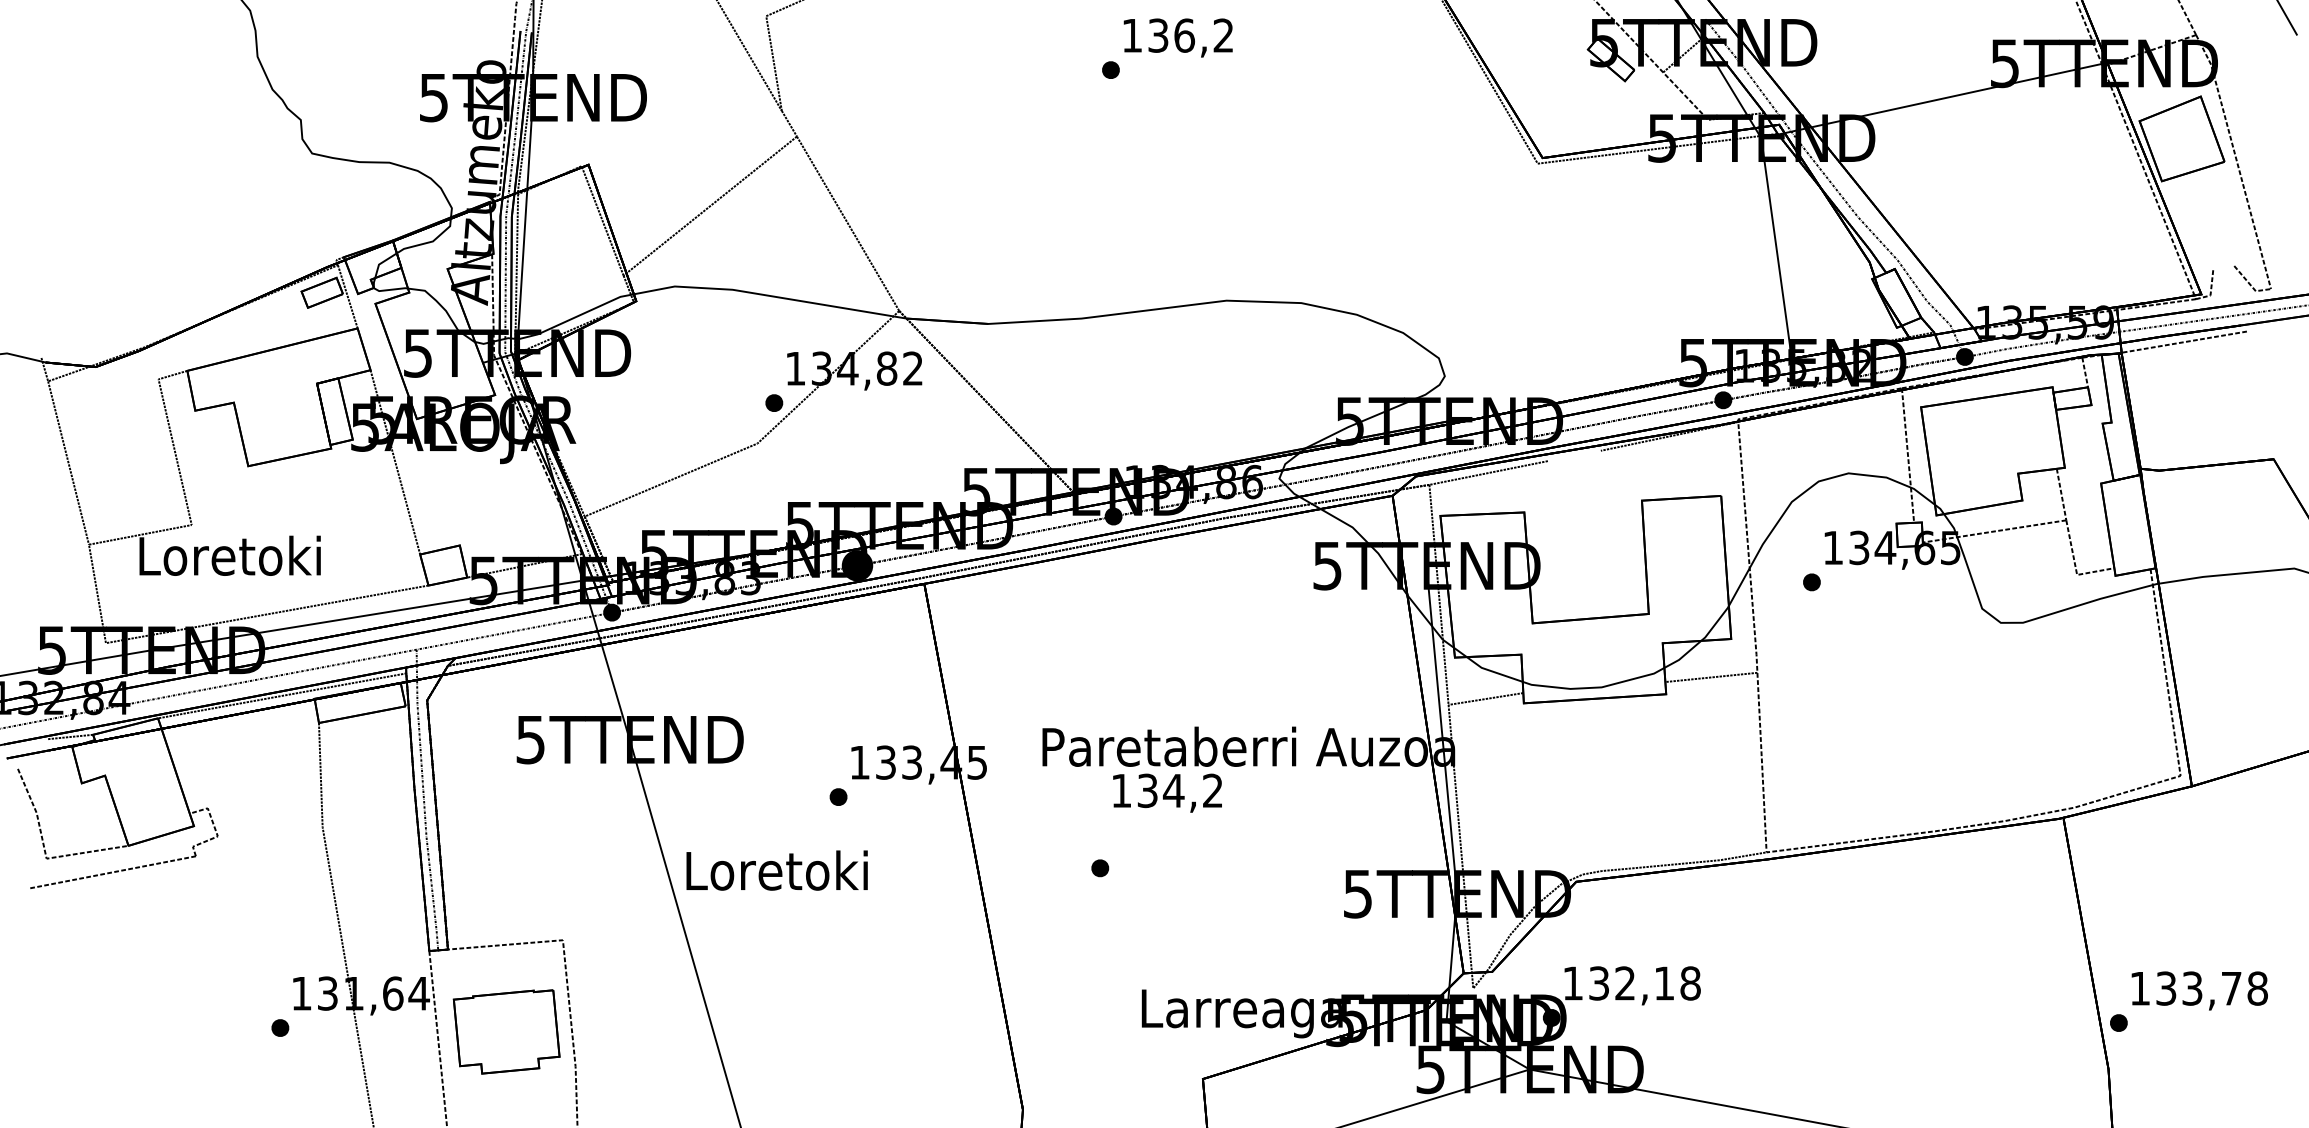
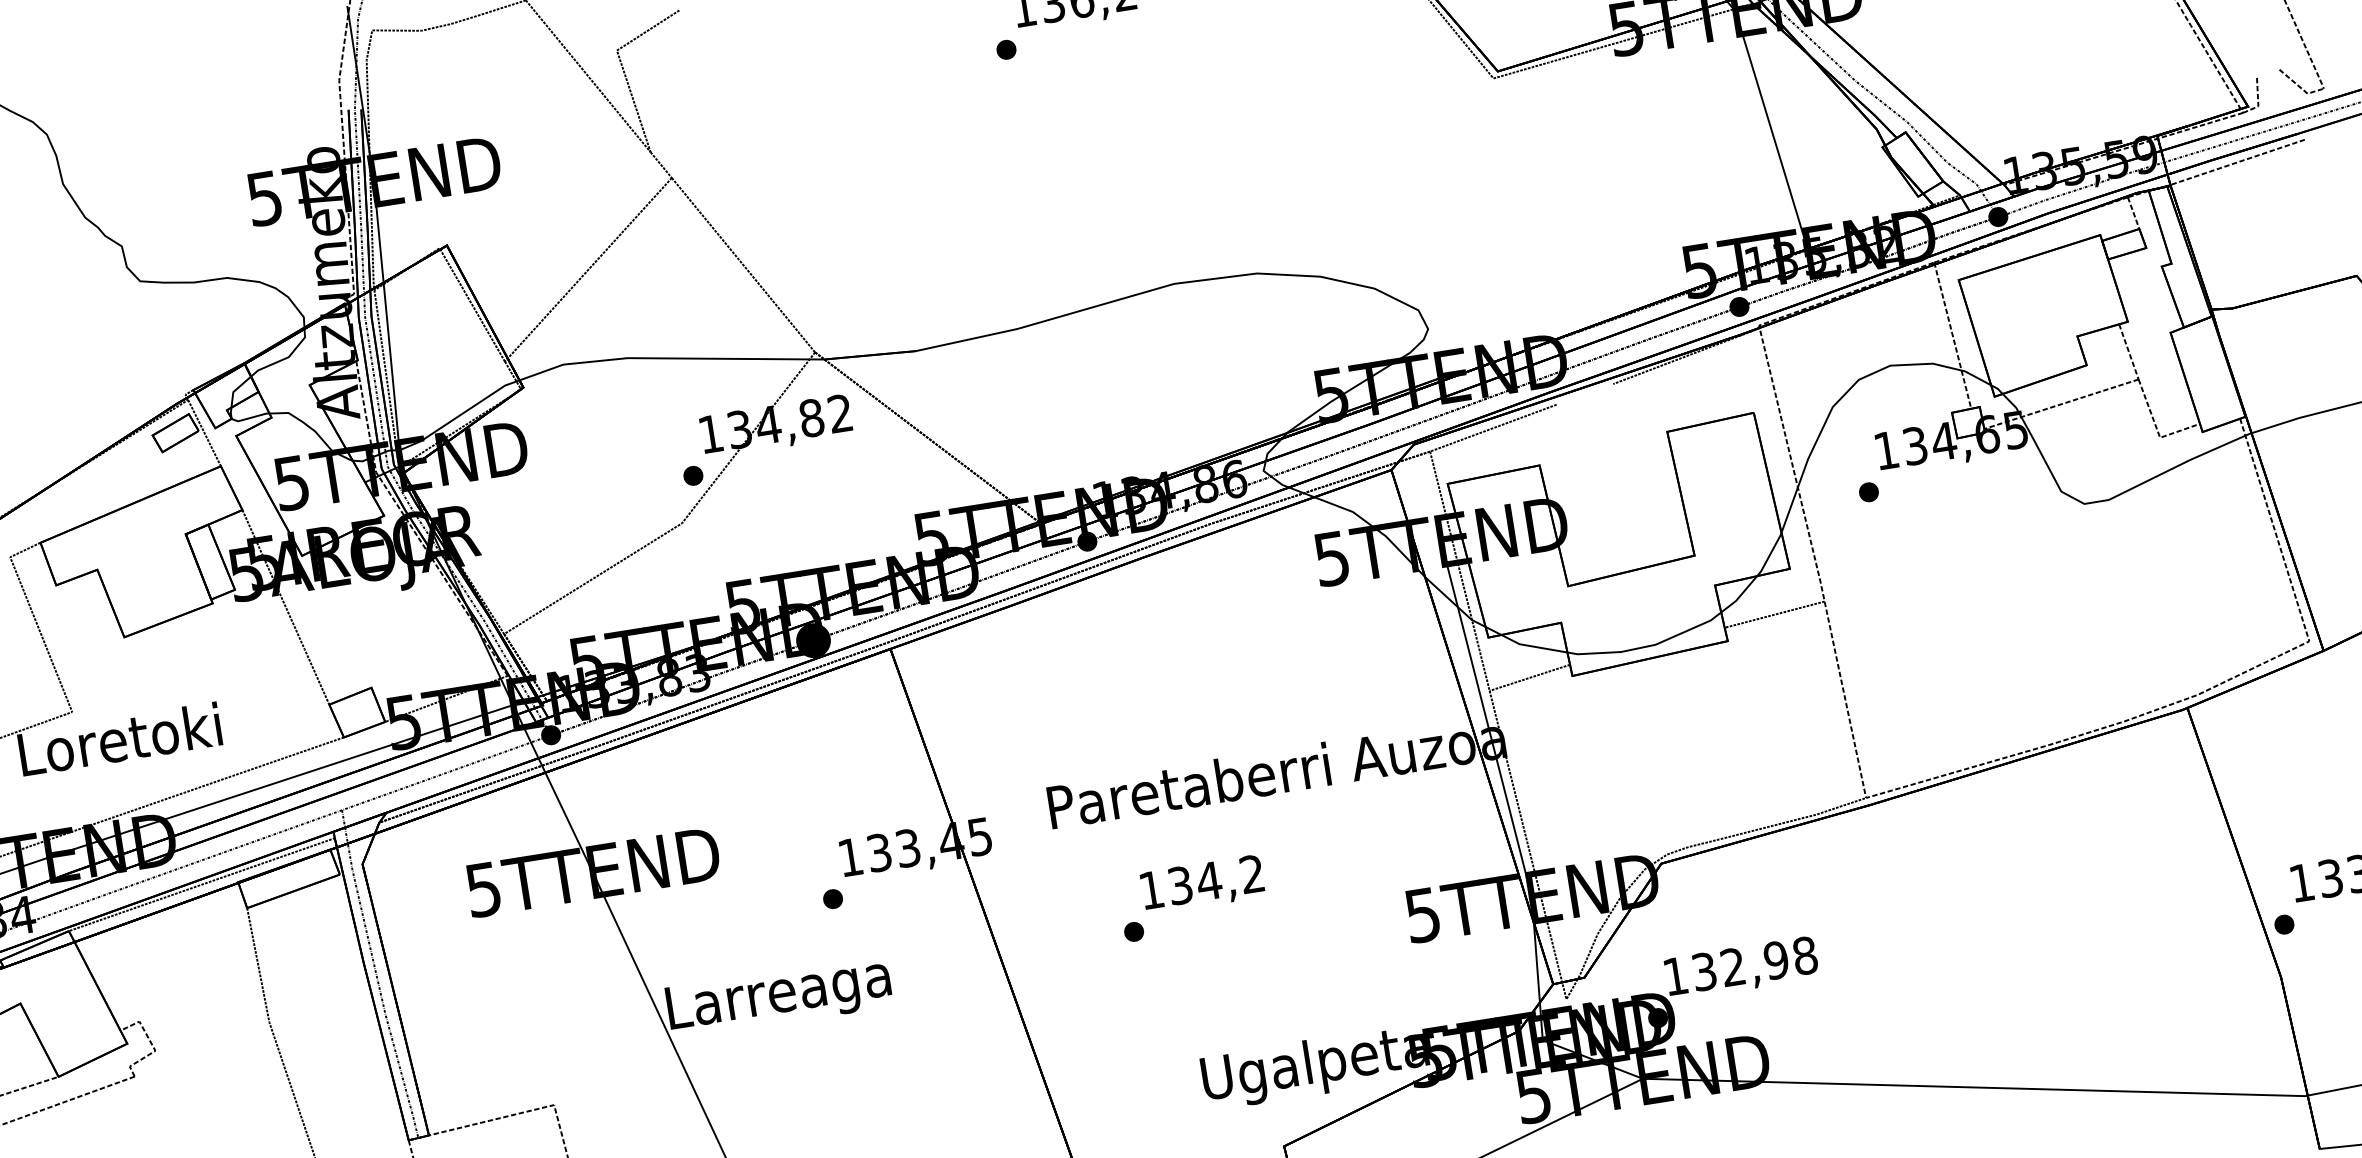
text: (1167, 792) -> (1202, 883), moved
text: (776, 875) -> (778, 996), Loretoki -> Larreaga
text: (1664, 983) -> (1776, 960), 132,18 -> 132,98
text: (1241, 1013) -> (1315, 1067), Larreaga -> Ugalpeta

